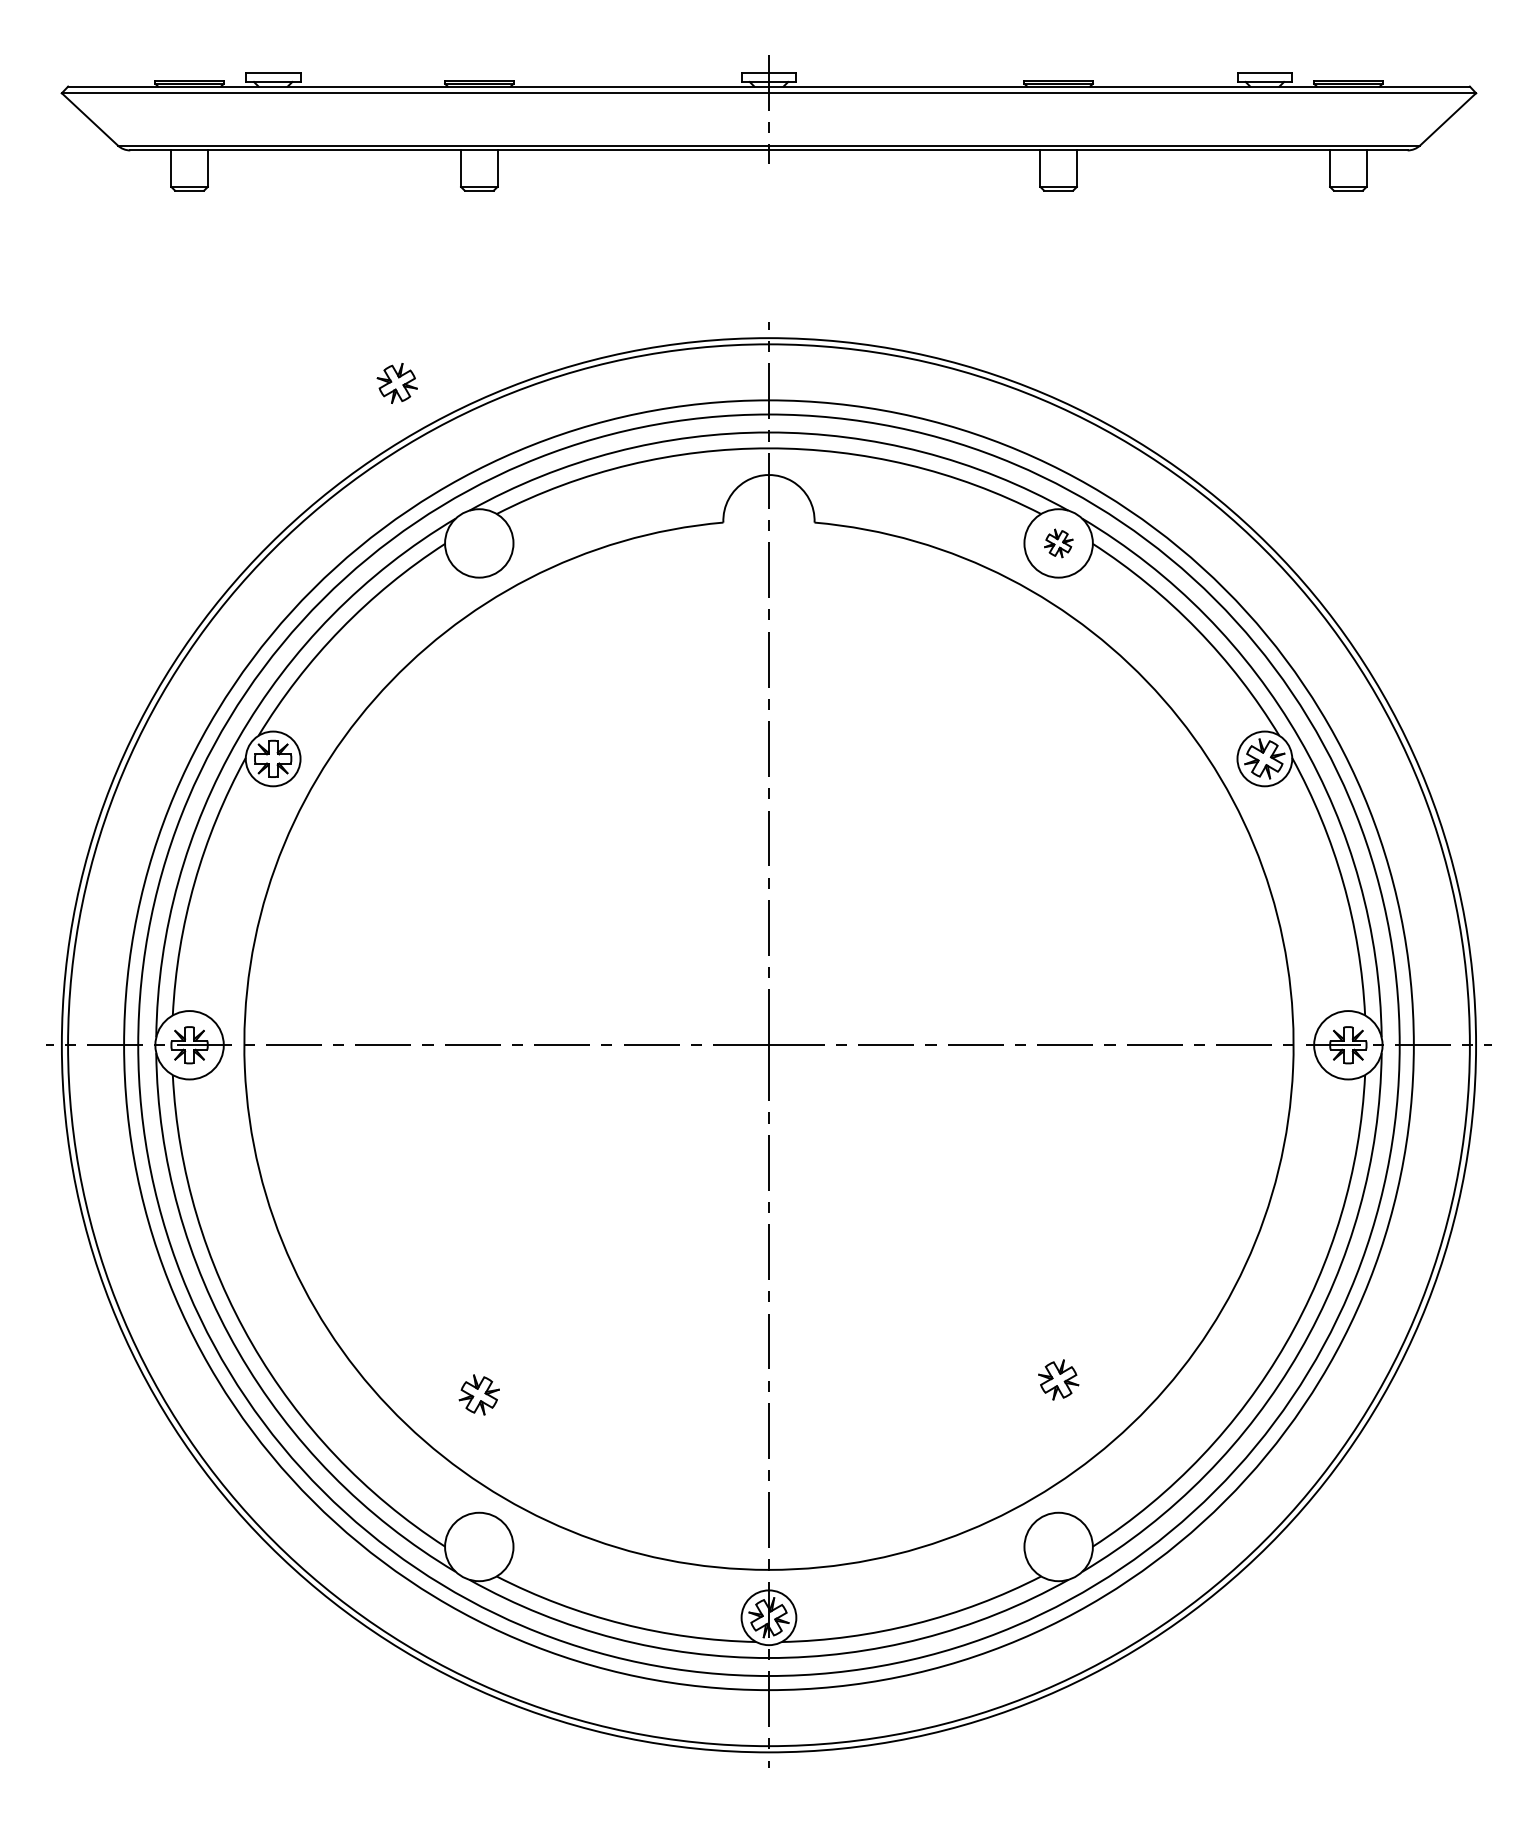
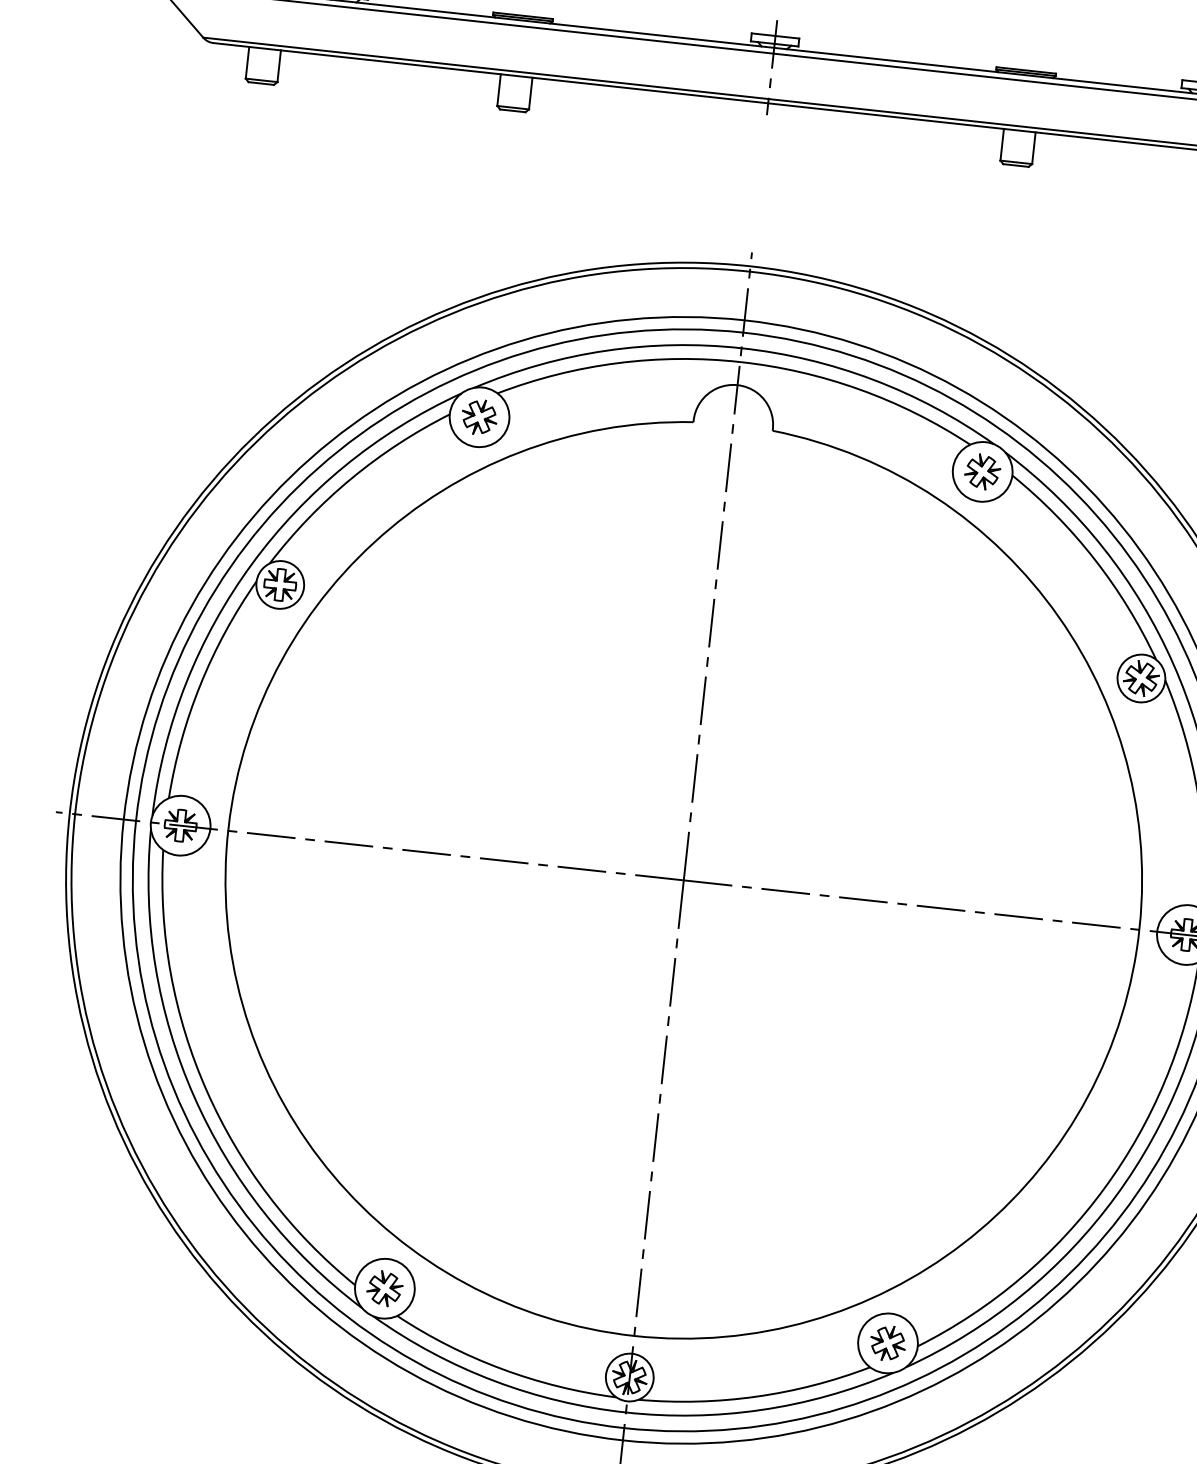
part: (396, 383) -> (478, 417), moved
part: (1058, 543) -> (982, 471), size x1.43
part: (1058, 1379) -> (887, 1342), moved
part: (478, 1394) -> (384, 1288), moved

